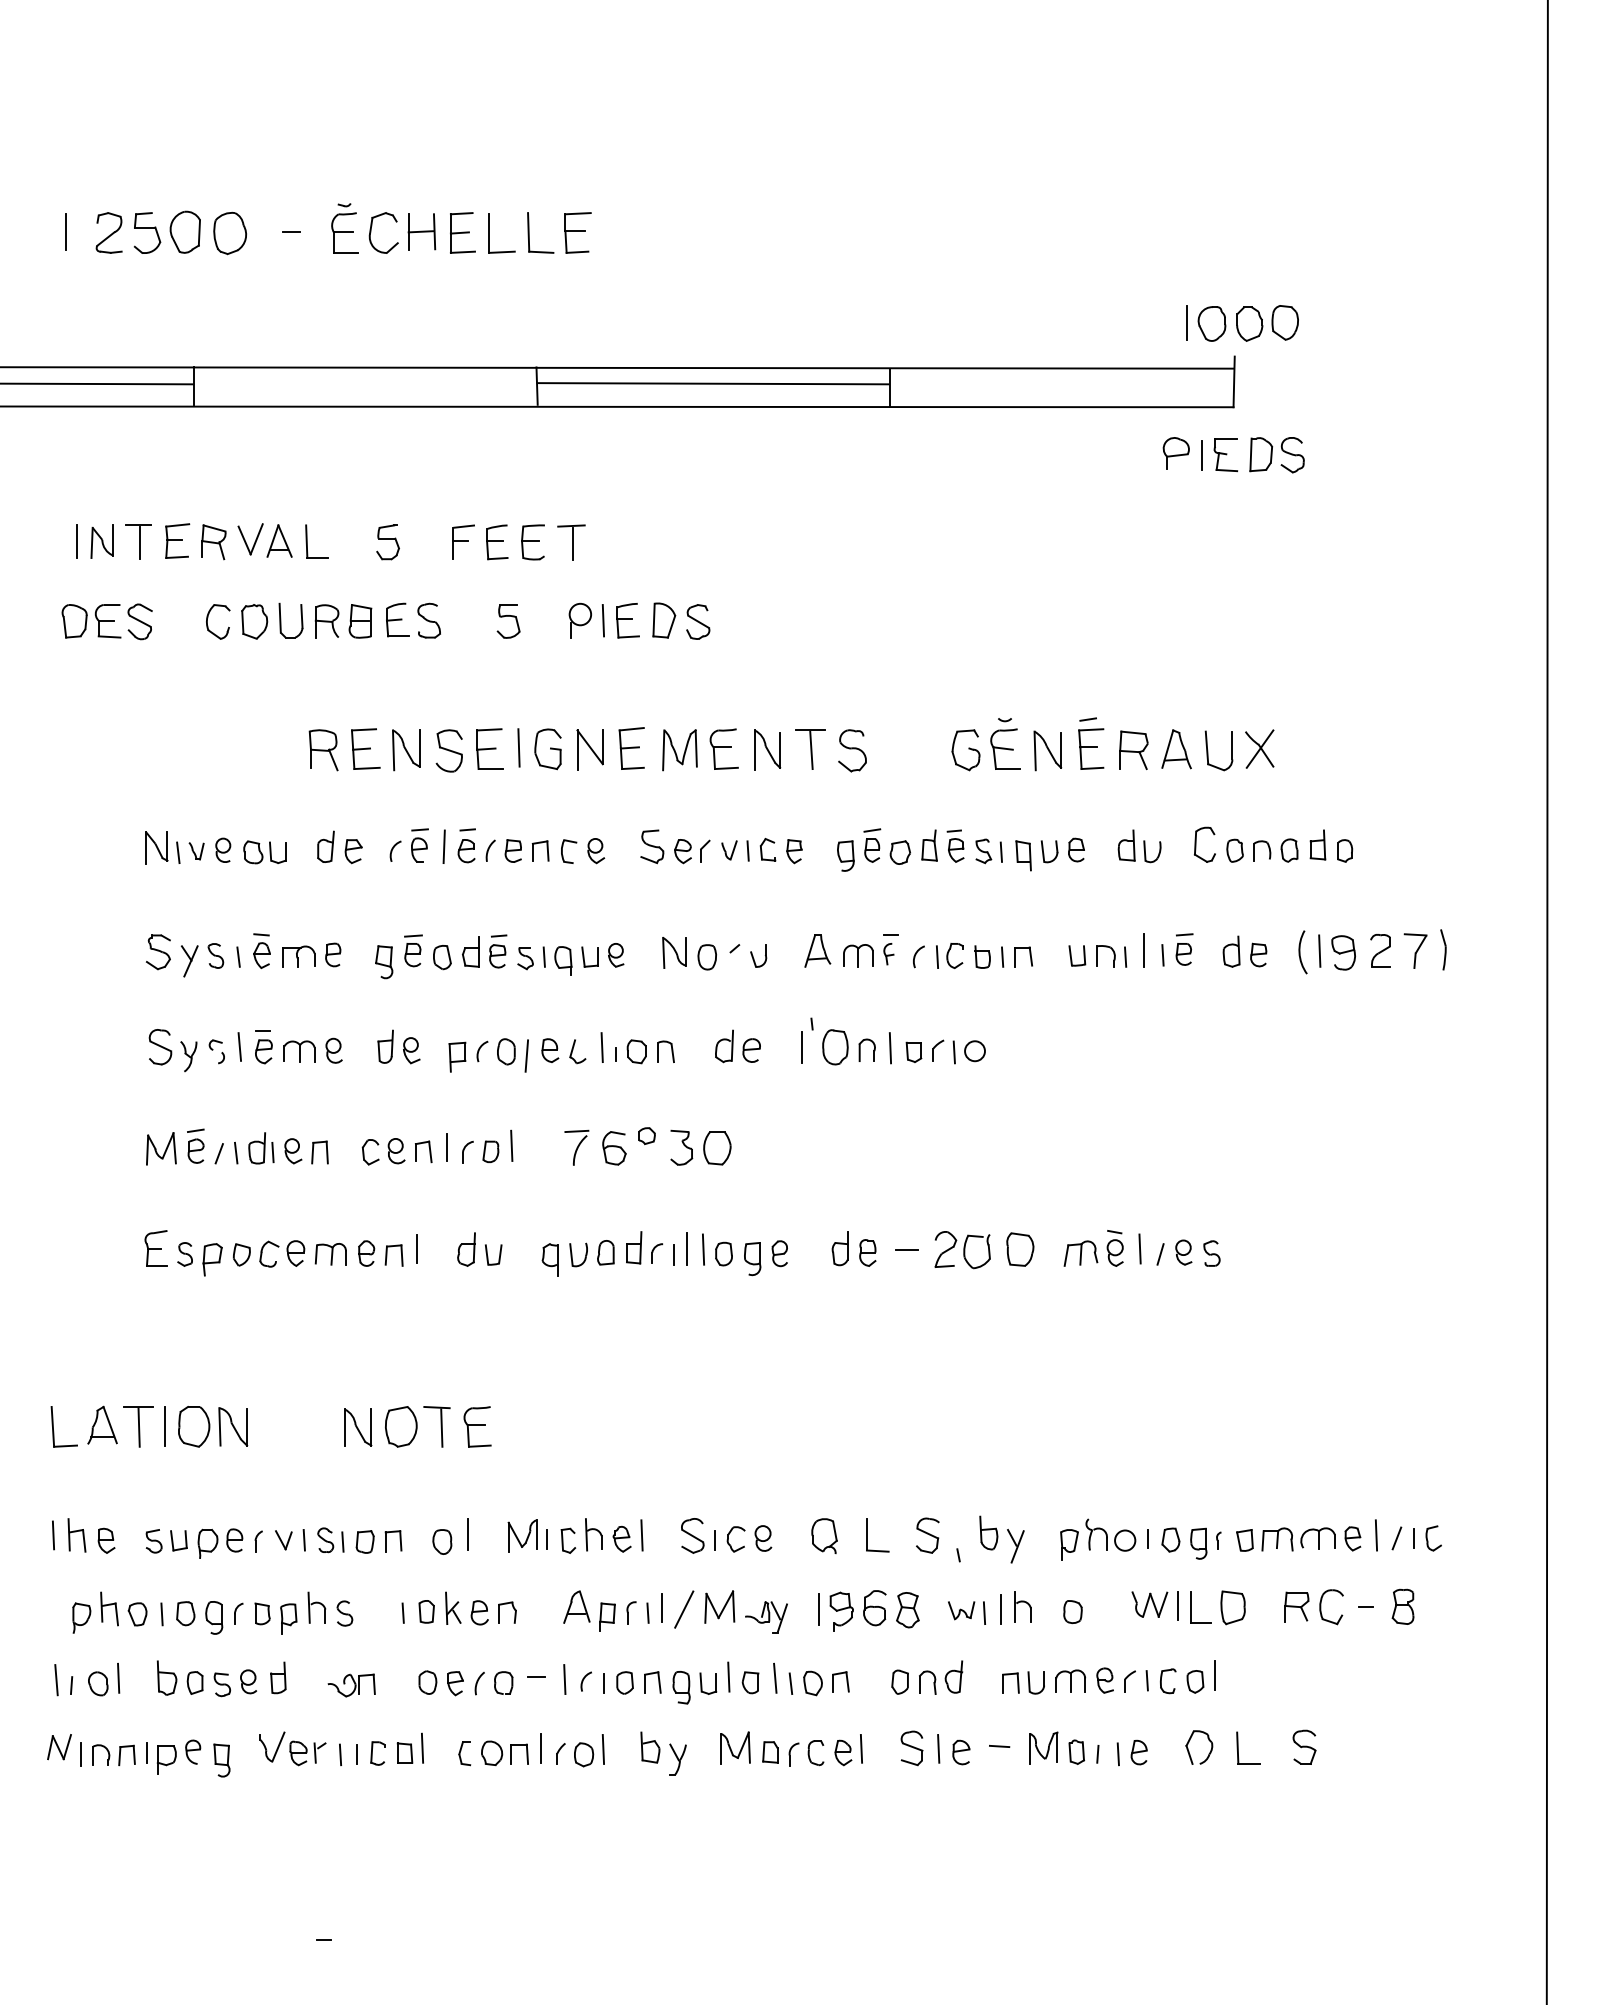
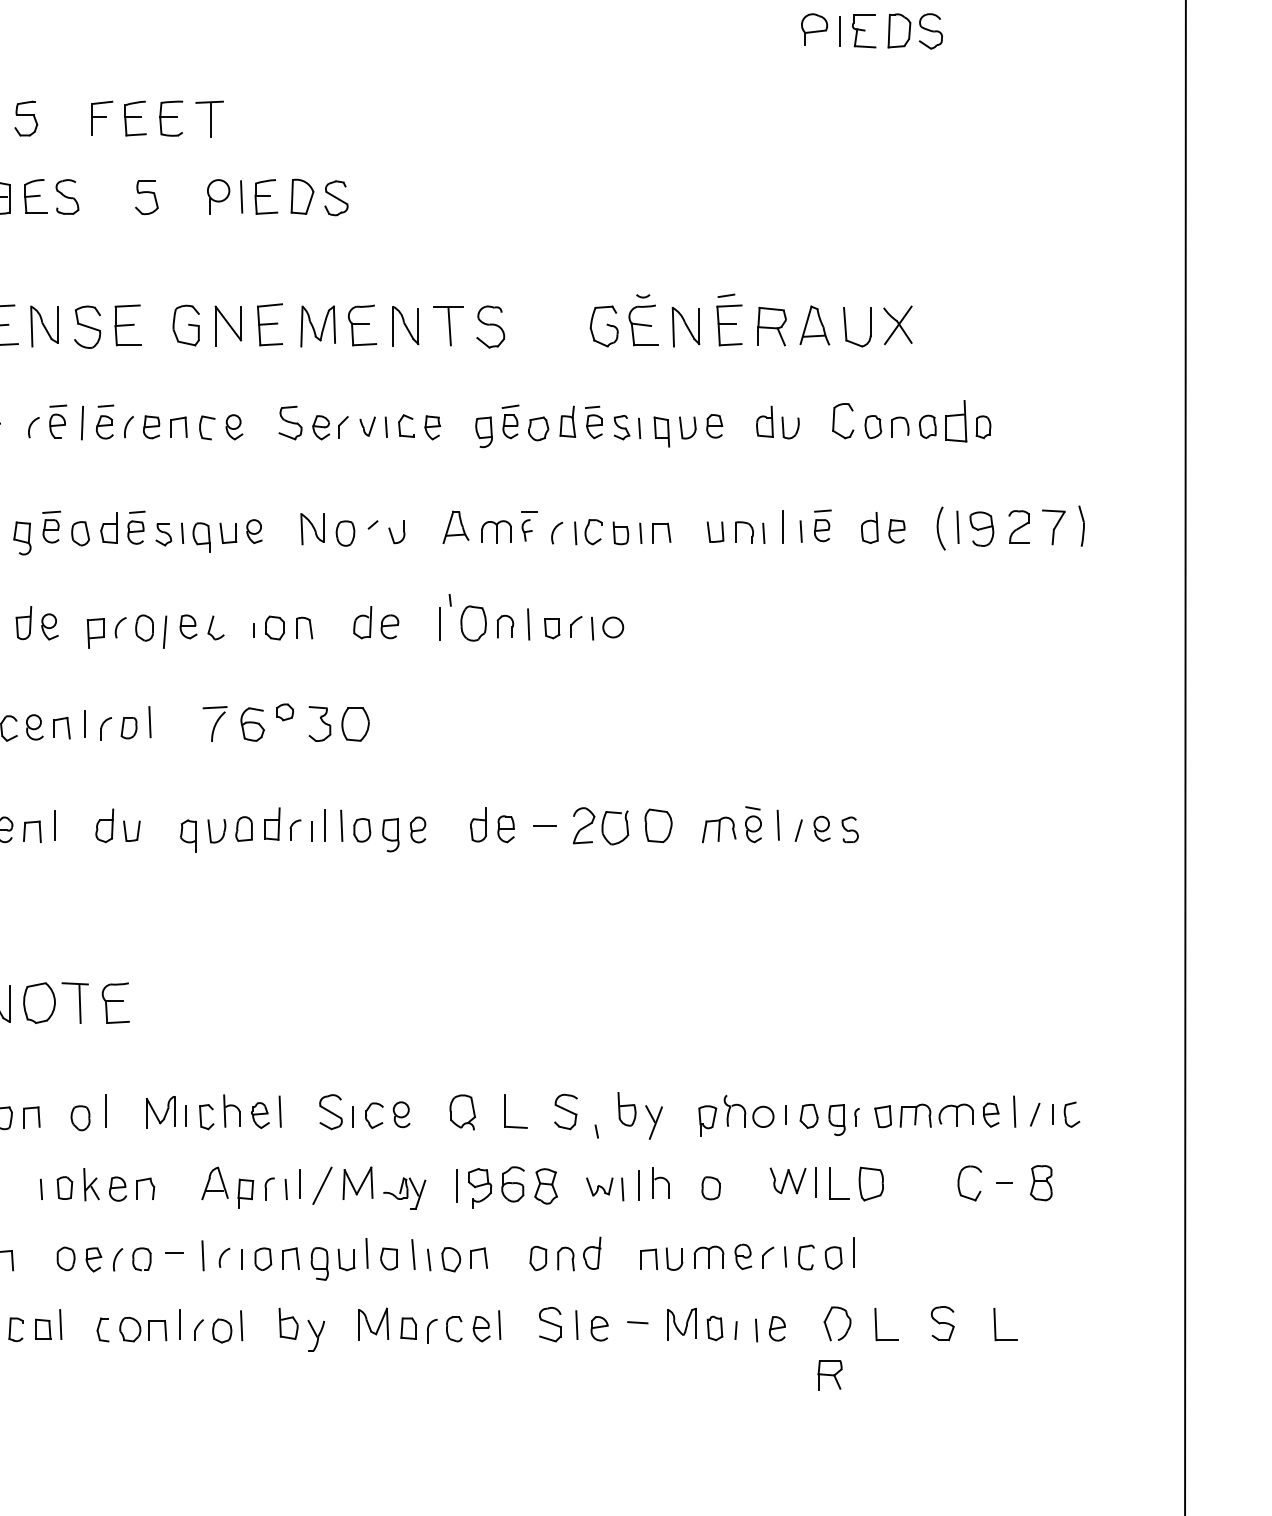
line: (518, 747) -> (156, 323), removed
part: (1317, 844) -> (955, 420), size x1.4
line: (601, 1047) -> (239, 623), removed
part: (1296, 1606) -> (829, 1374), moved
part: (1357, 1747) -> (995, 1323), added

